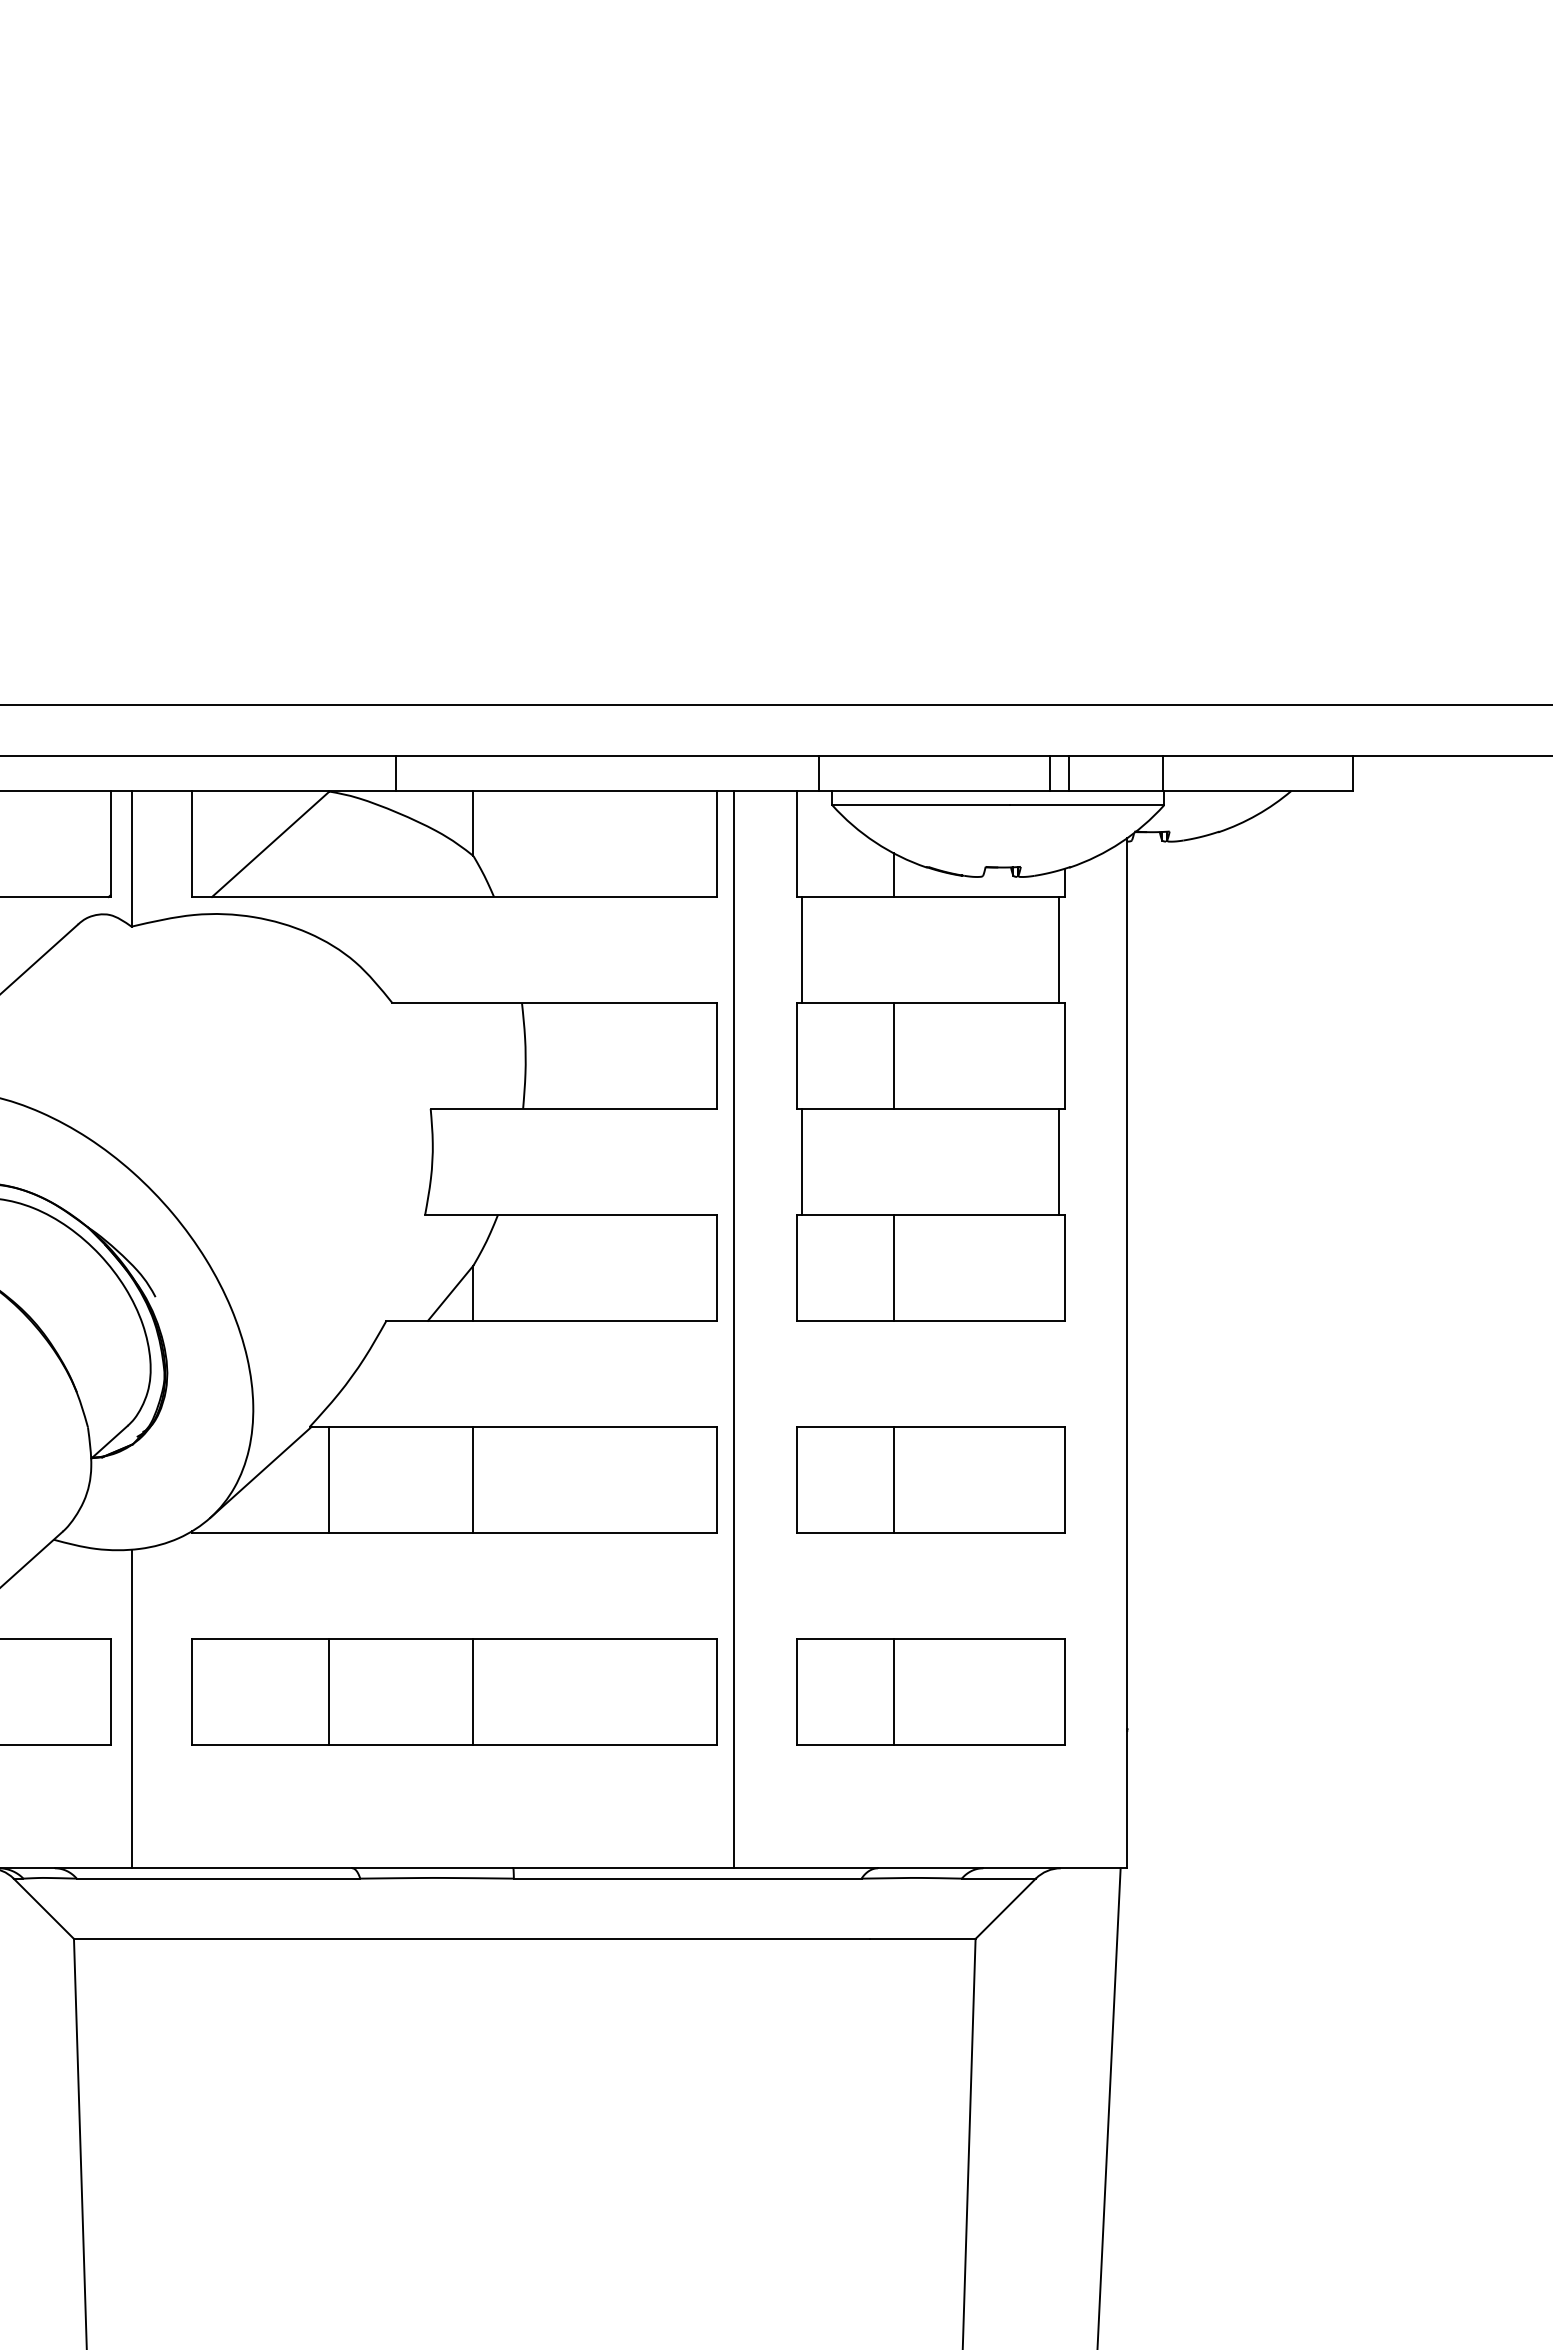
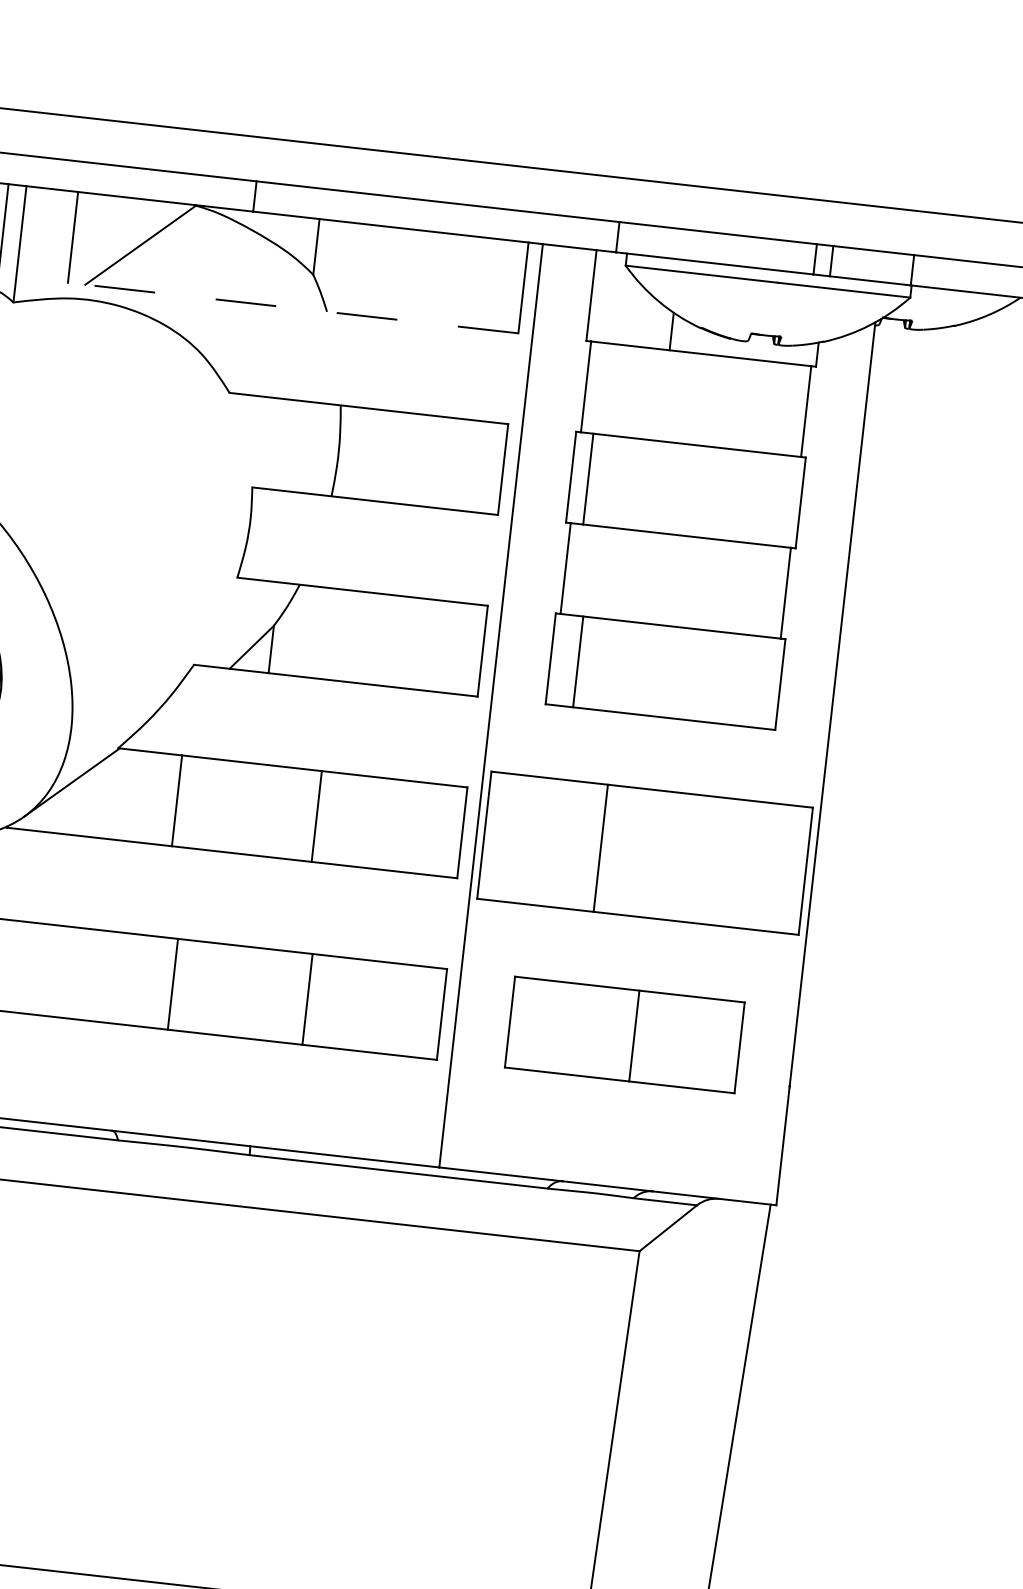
line: (454, 897) -> (293, 308), solid -> dashed
line: (893, 1055) -> (588, 478), moved
line: (893, 1267) -> (578, 661), moved
line: (329, 1479) -> (177, 800), moved
line: (473, 1479) -> (316, 816), moved
part: (930, 1479) -> (645, 853), size x1.4
line: (329, 1691) -> (173, 984), moved
line: (473, 1691) -> (307, 999), moved
line: (893, 1691) -> (634, 1035), moved

